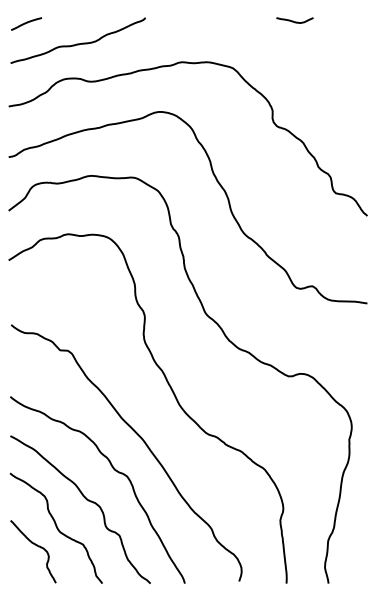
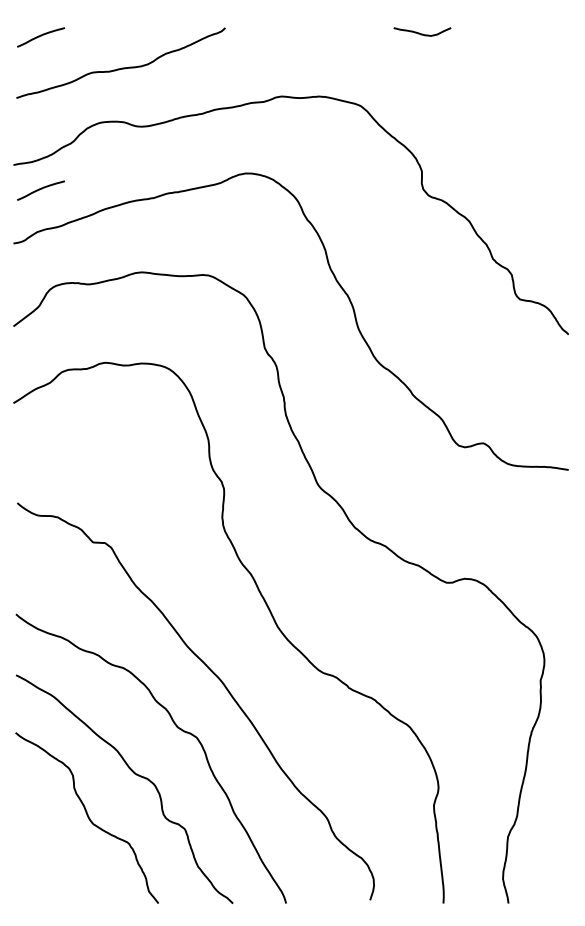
curve: (293, 20) -> (420, 31), moved
curve: (26, 122) -> (40, 189), added
curve: (36, 546) -> (56, 846), removed

